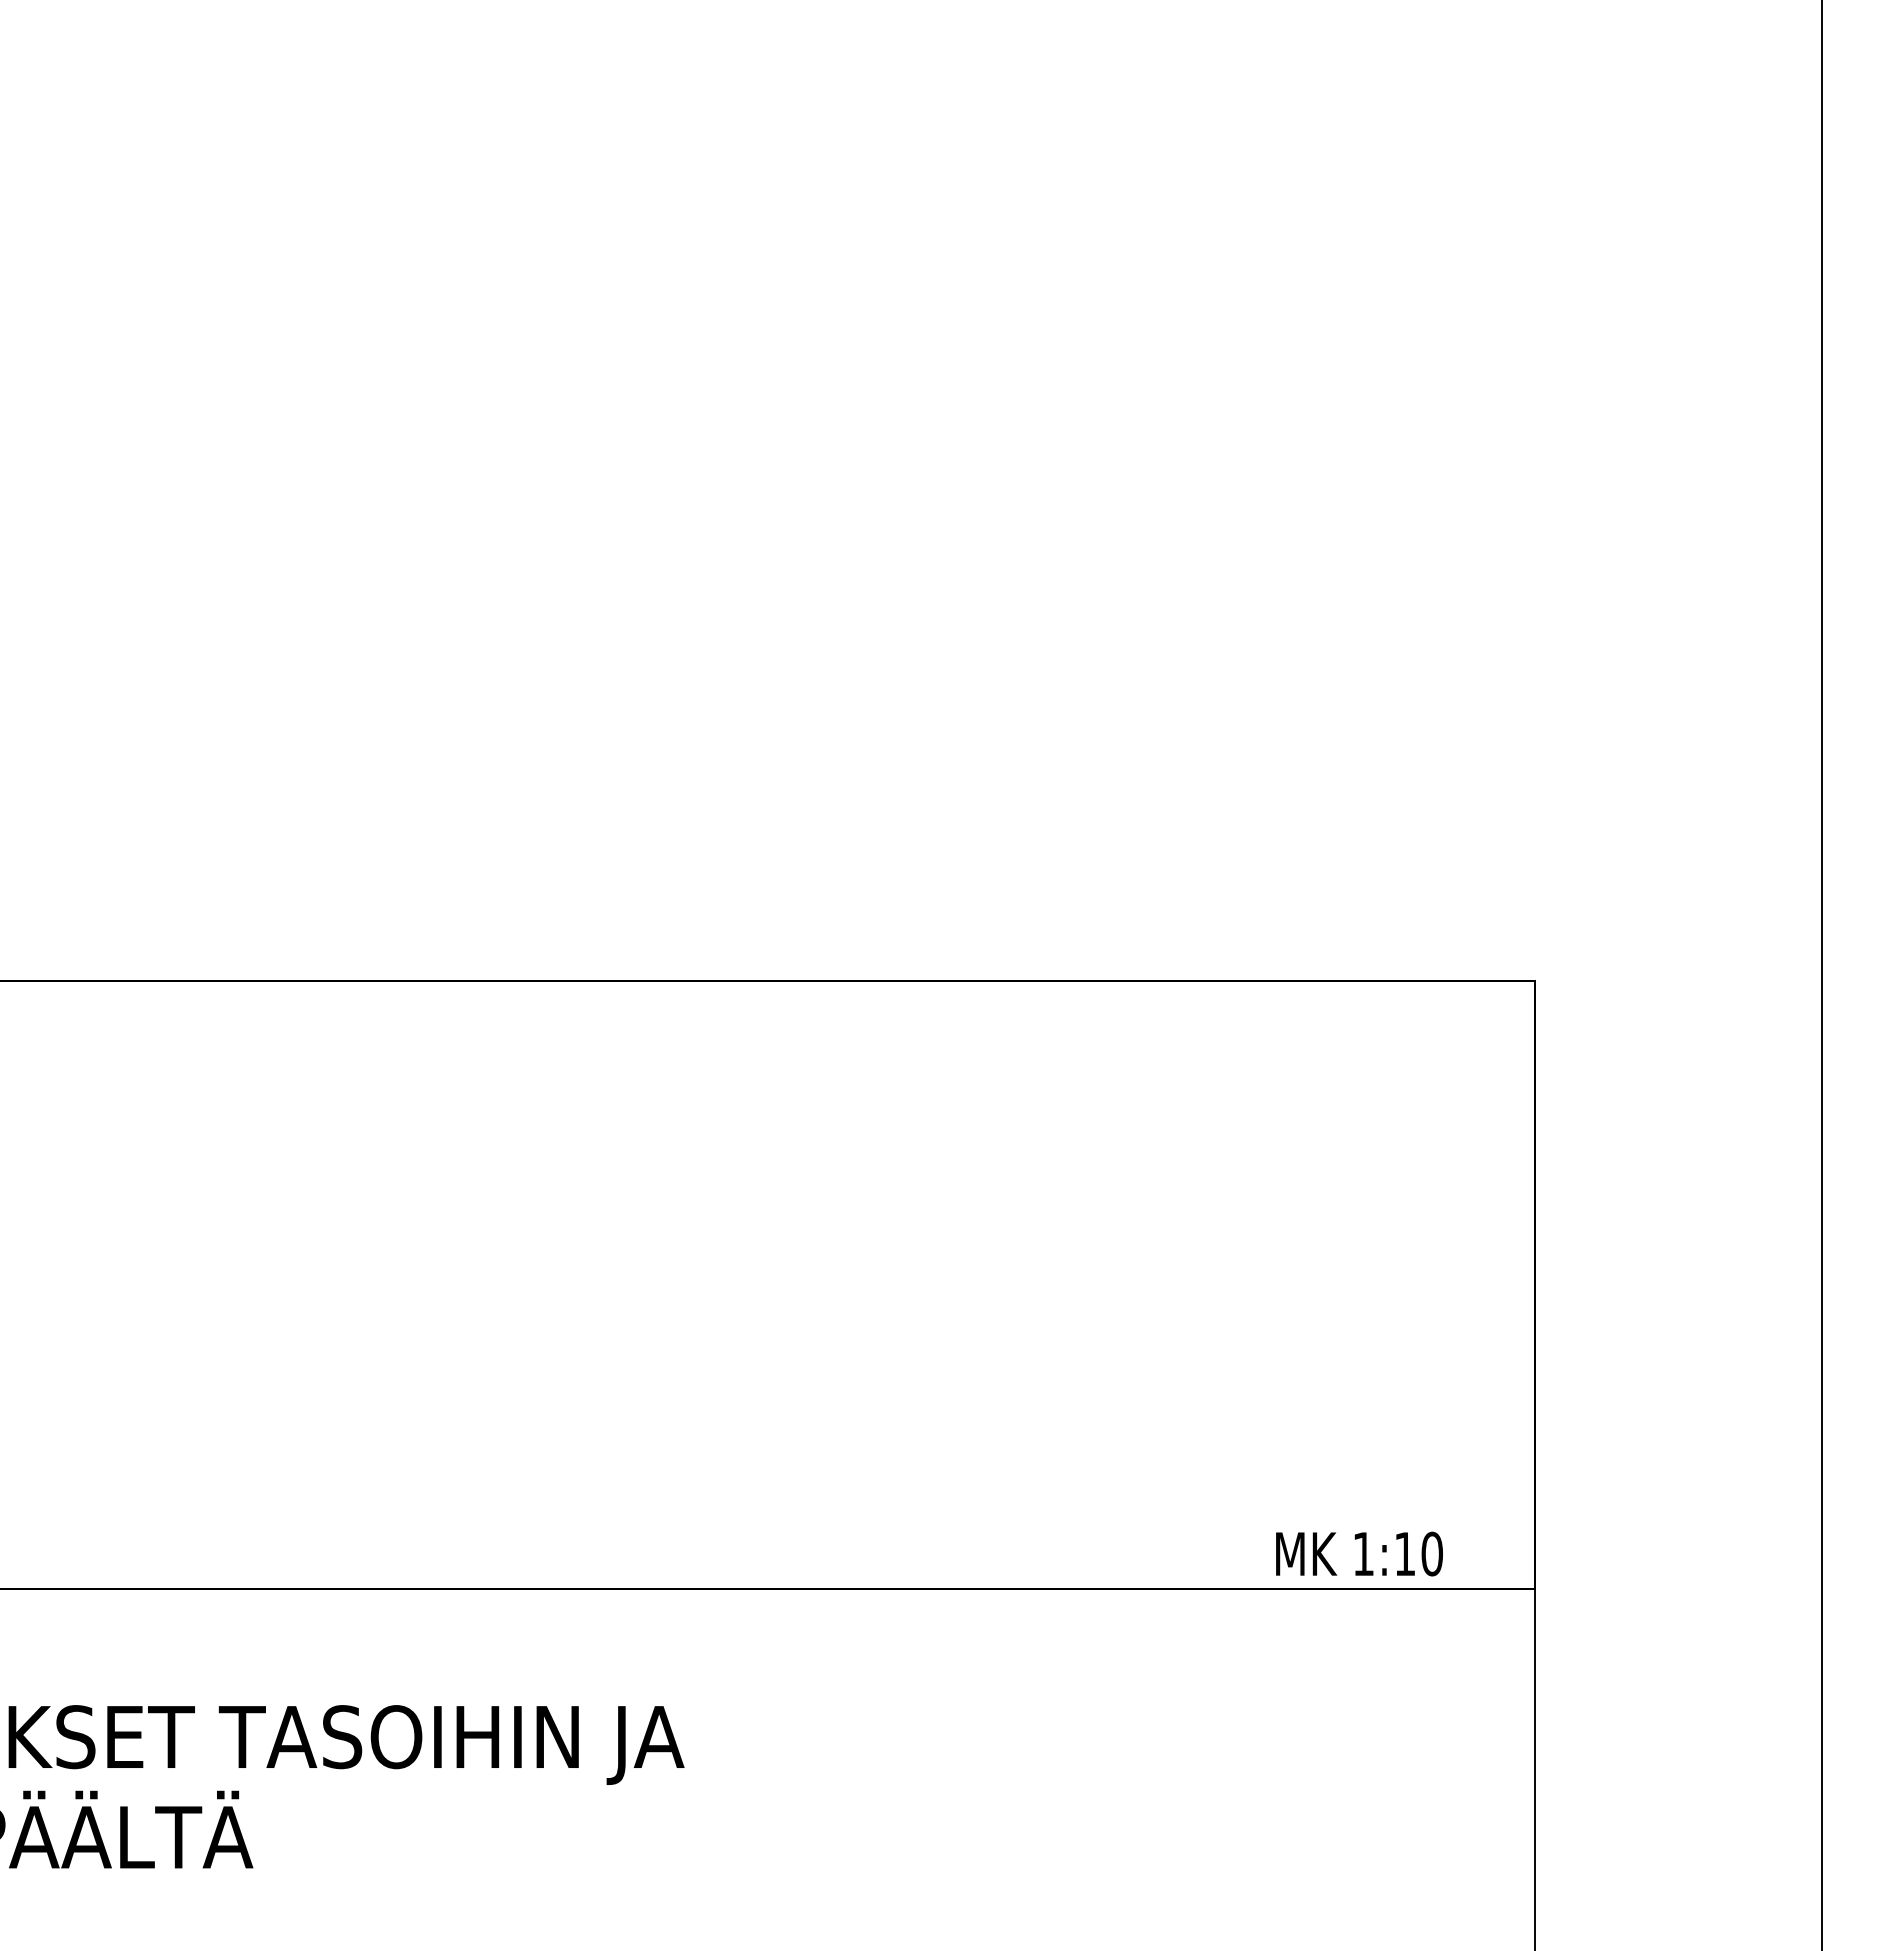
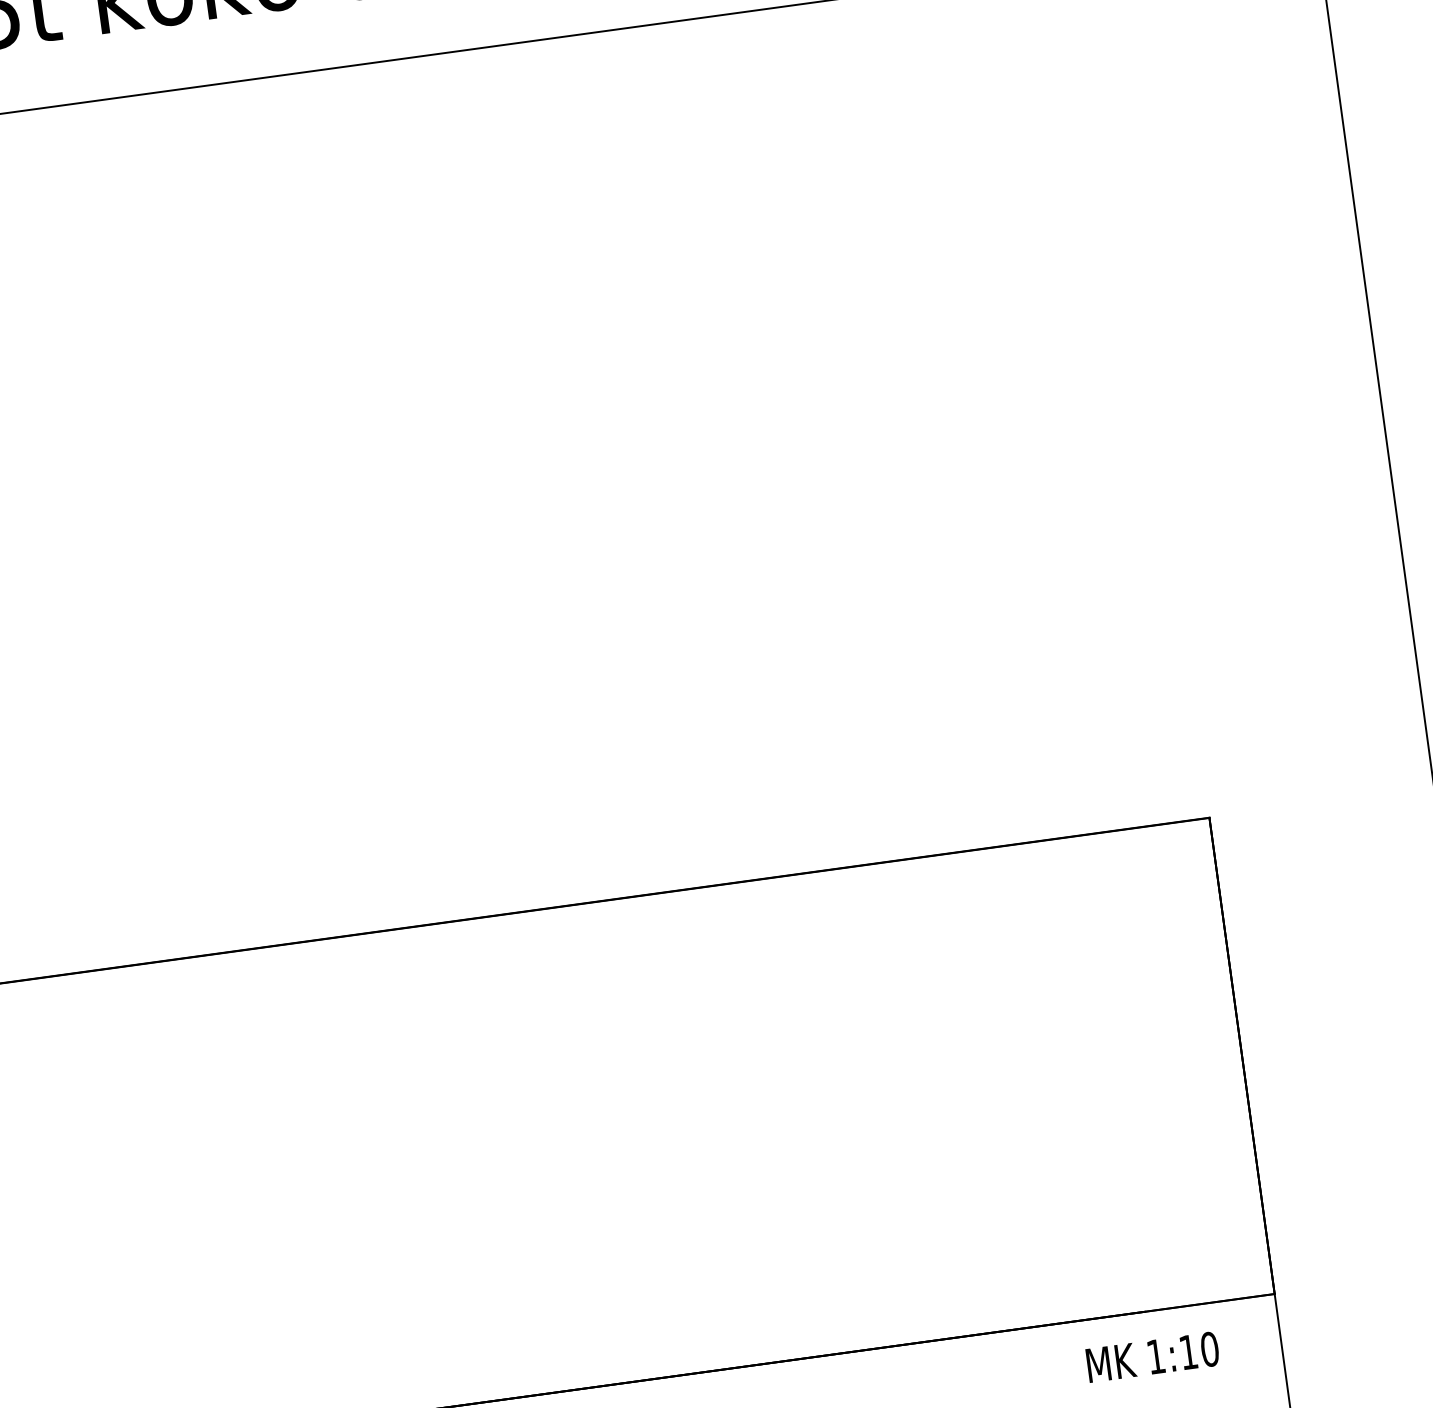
text: (1359, 1553) -> (1152, 1356), moved

